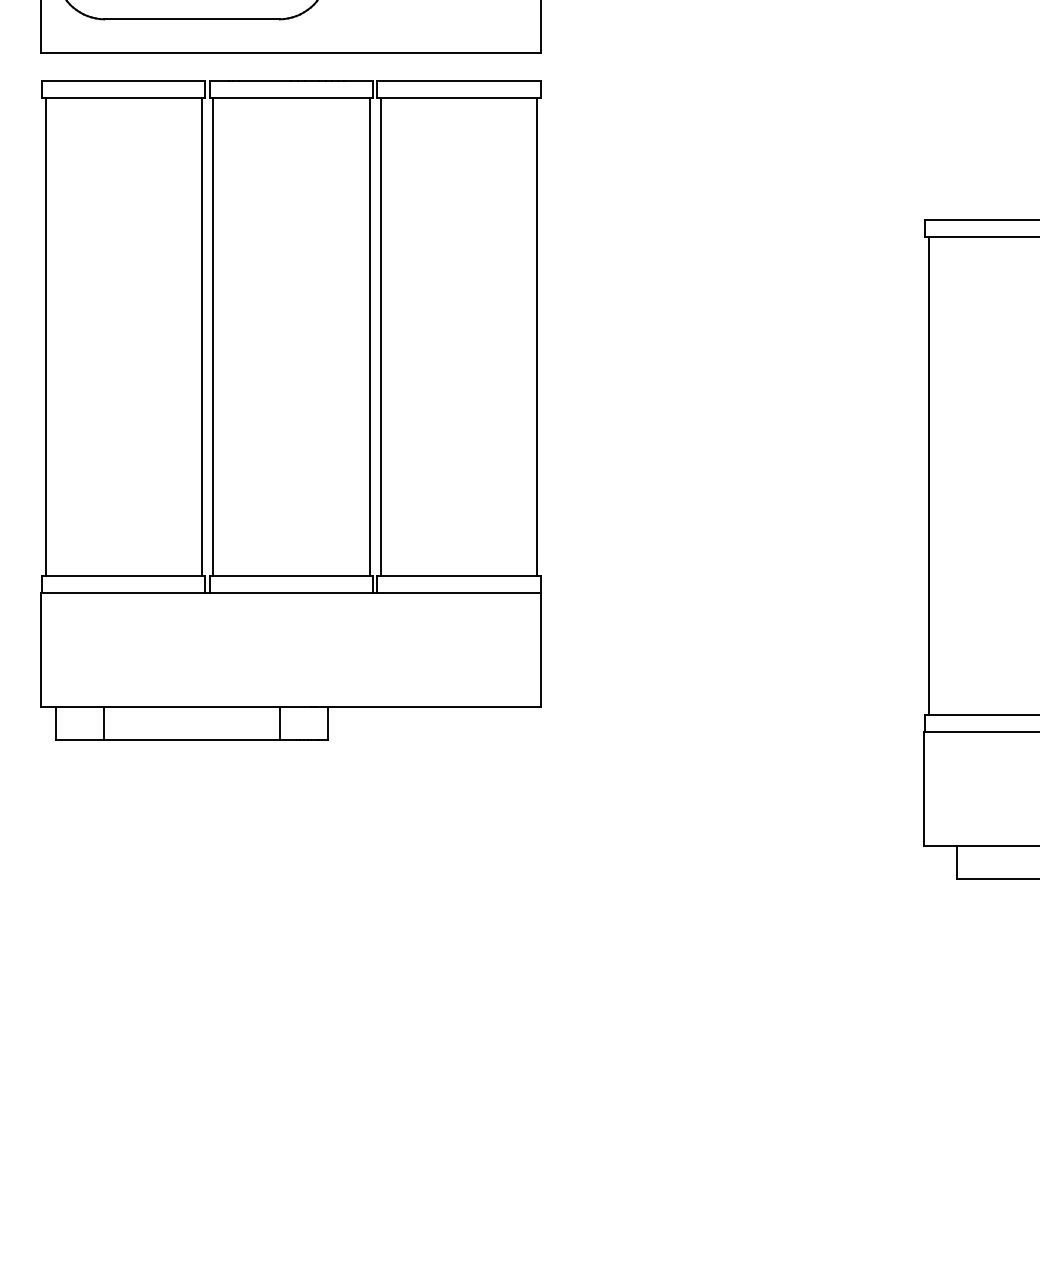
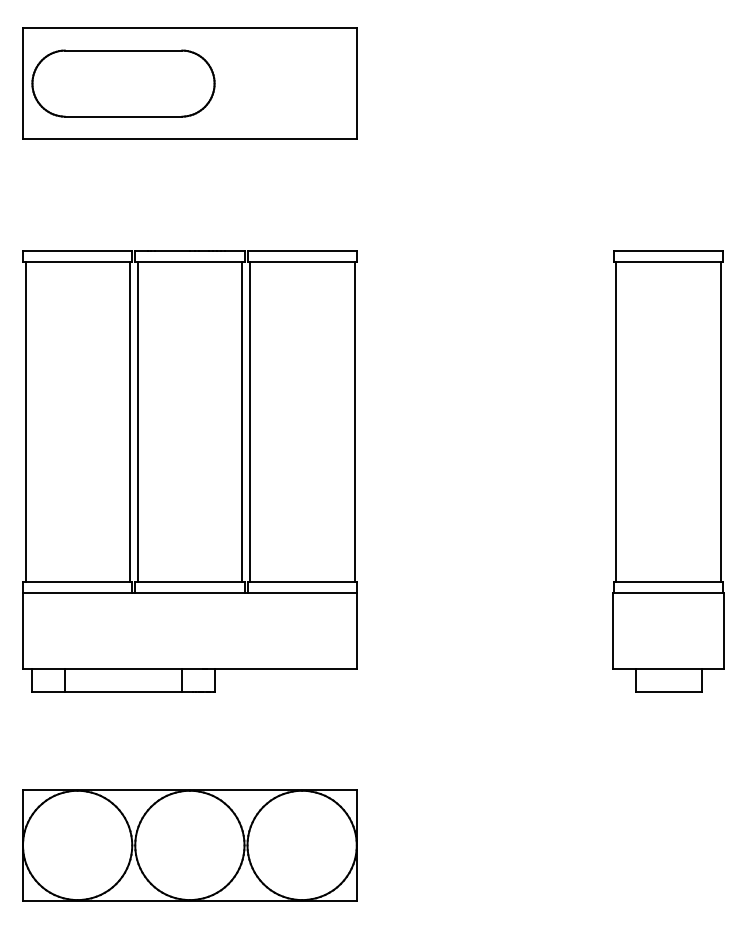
part: (290, 410) -> (189, 471), moved
part: (290, 1108) -> (189, 845), added

